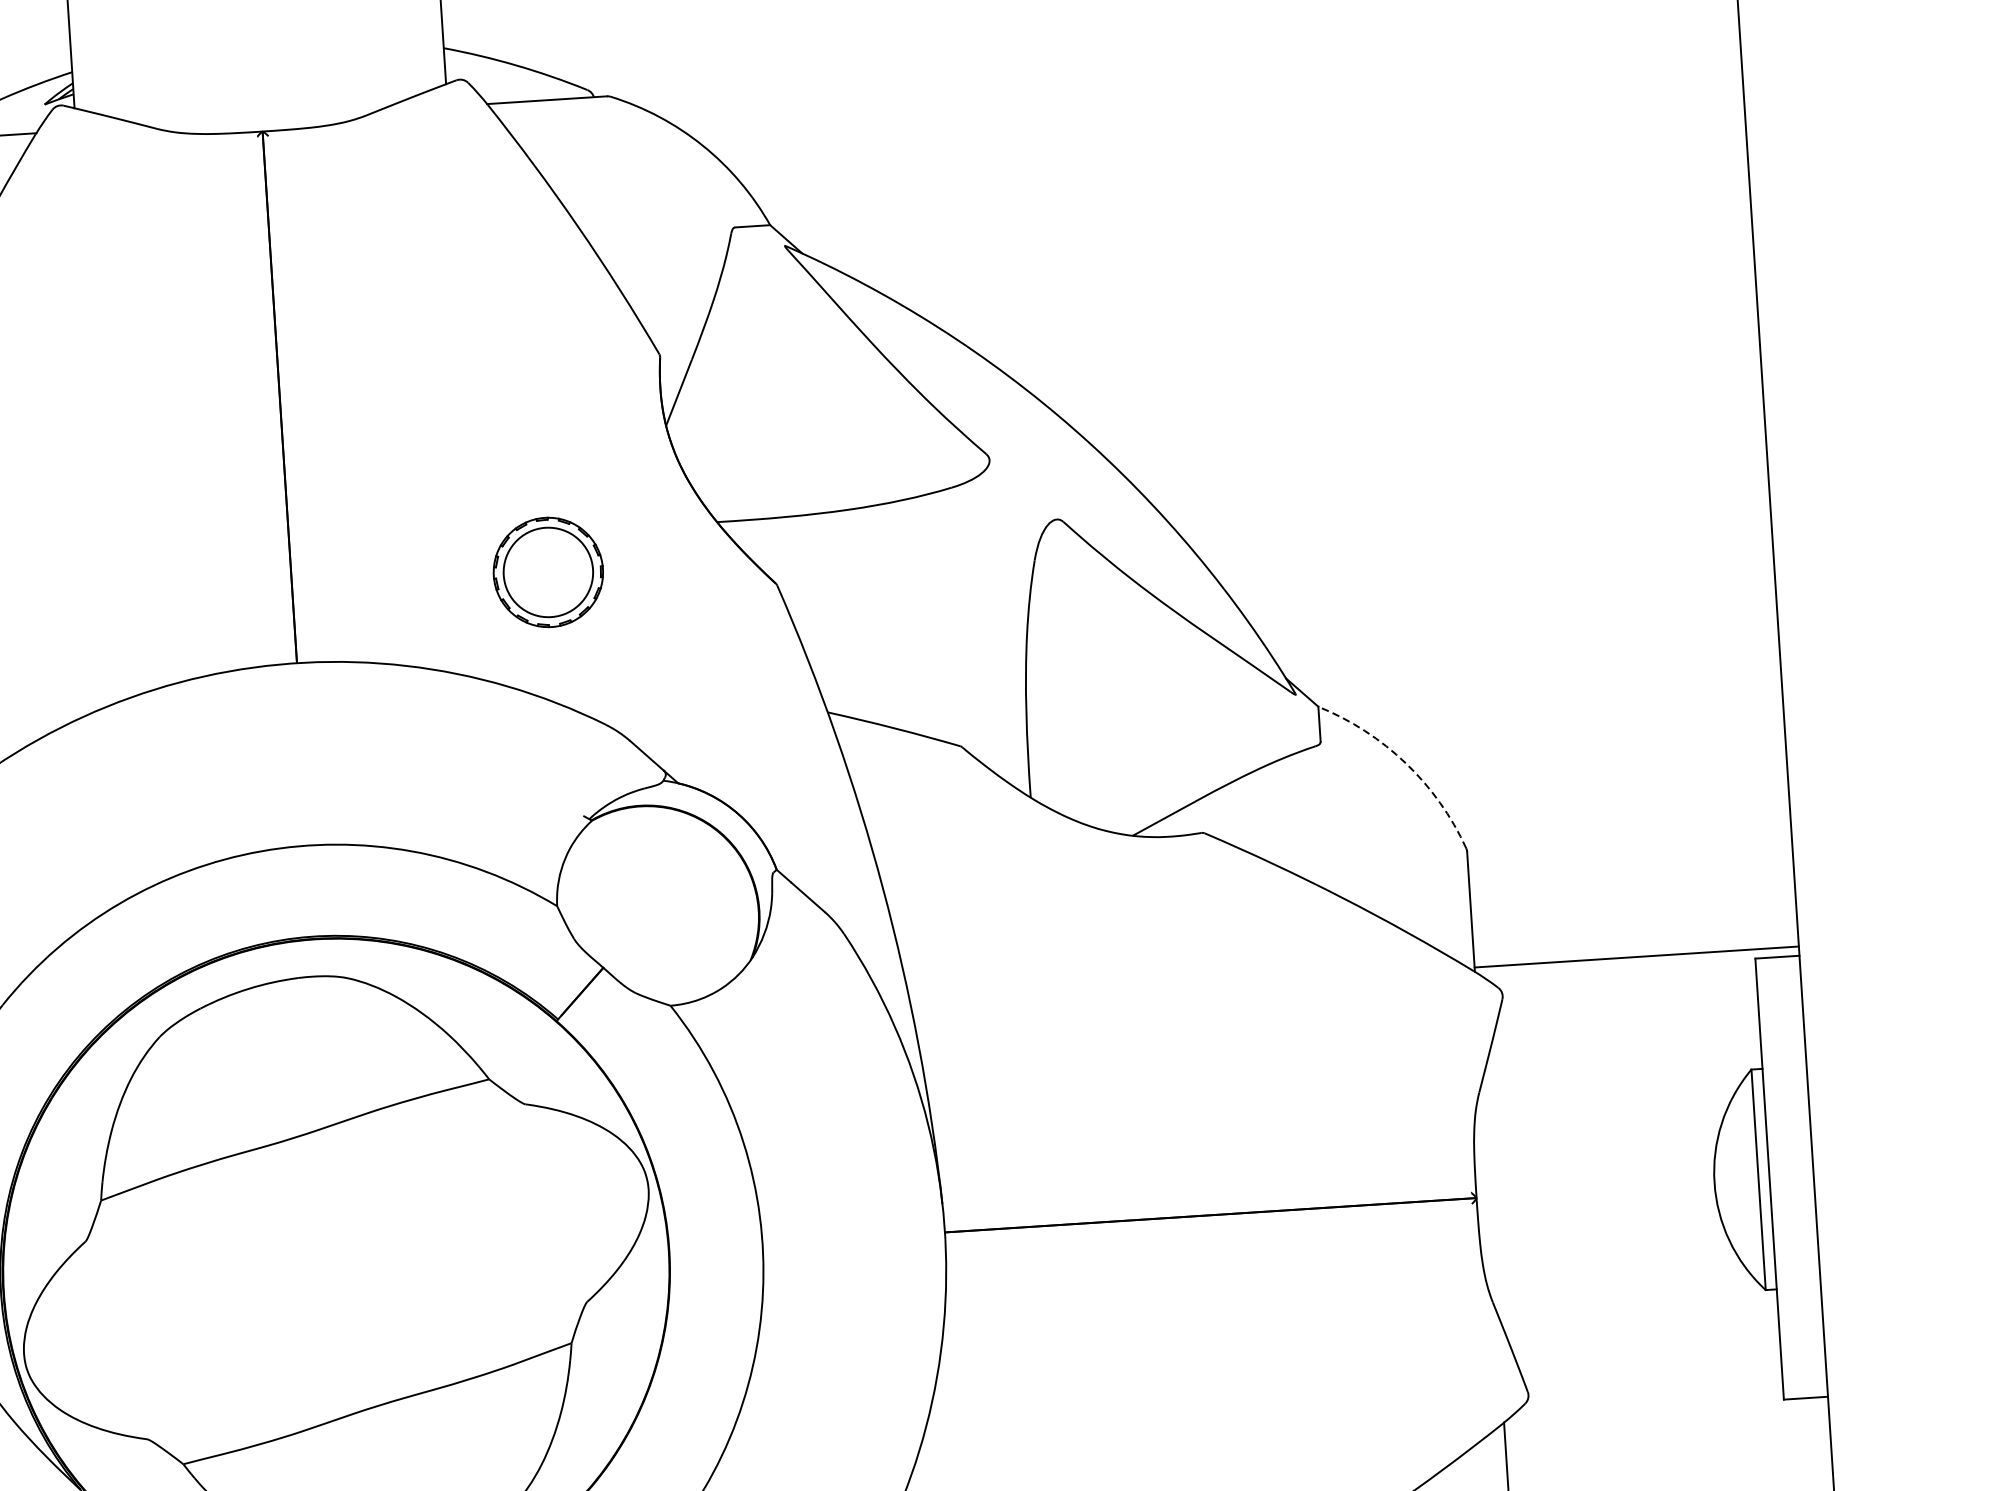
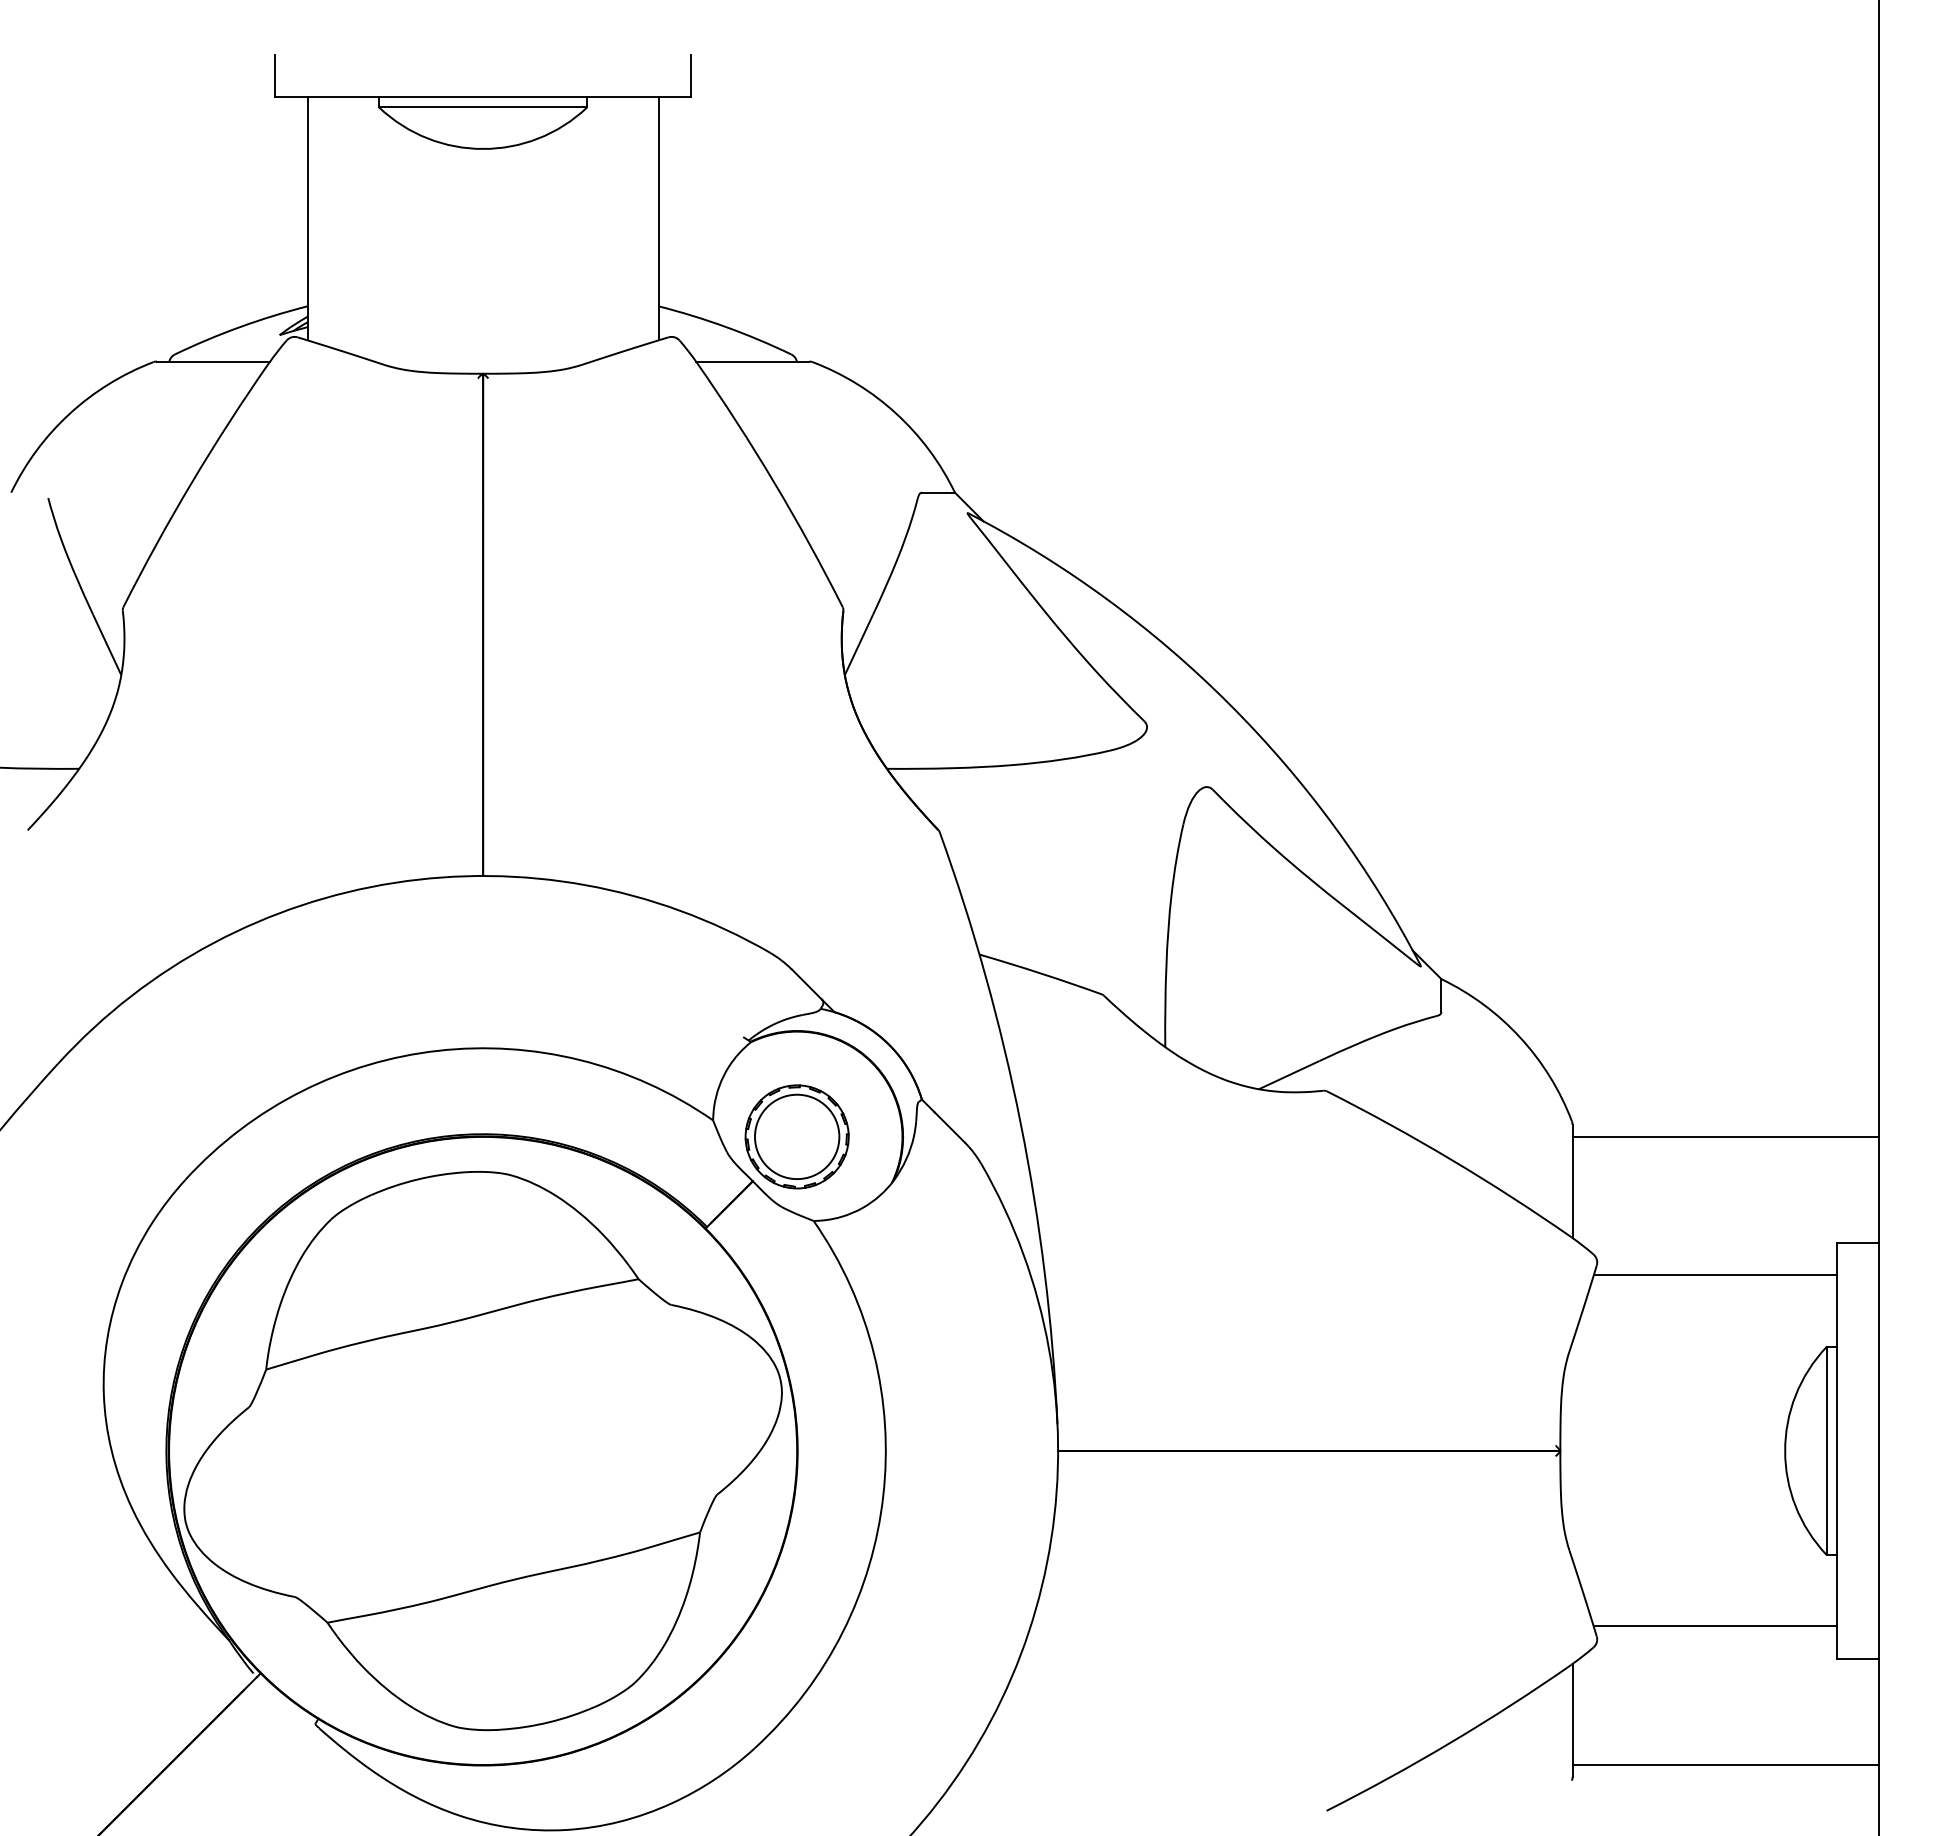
part: (547, 572) -> (796, 1136), moved
arc: (1406, 763) -> (1520, 1037), dashed -> solid
line: (1636, 956) -> (1725, 1136), moved
line: (1628, 1001) -> (1715, 1275), added
line: (1652, 1373) -> (1715, 1626), added

